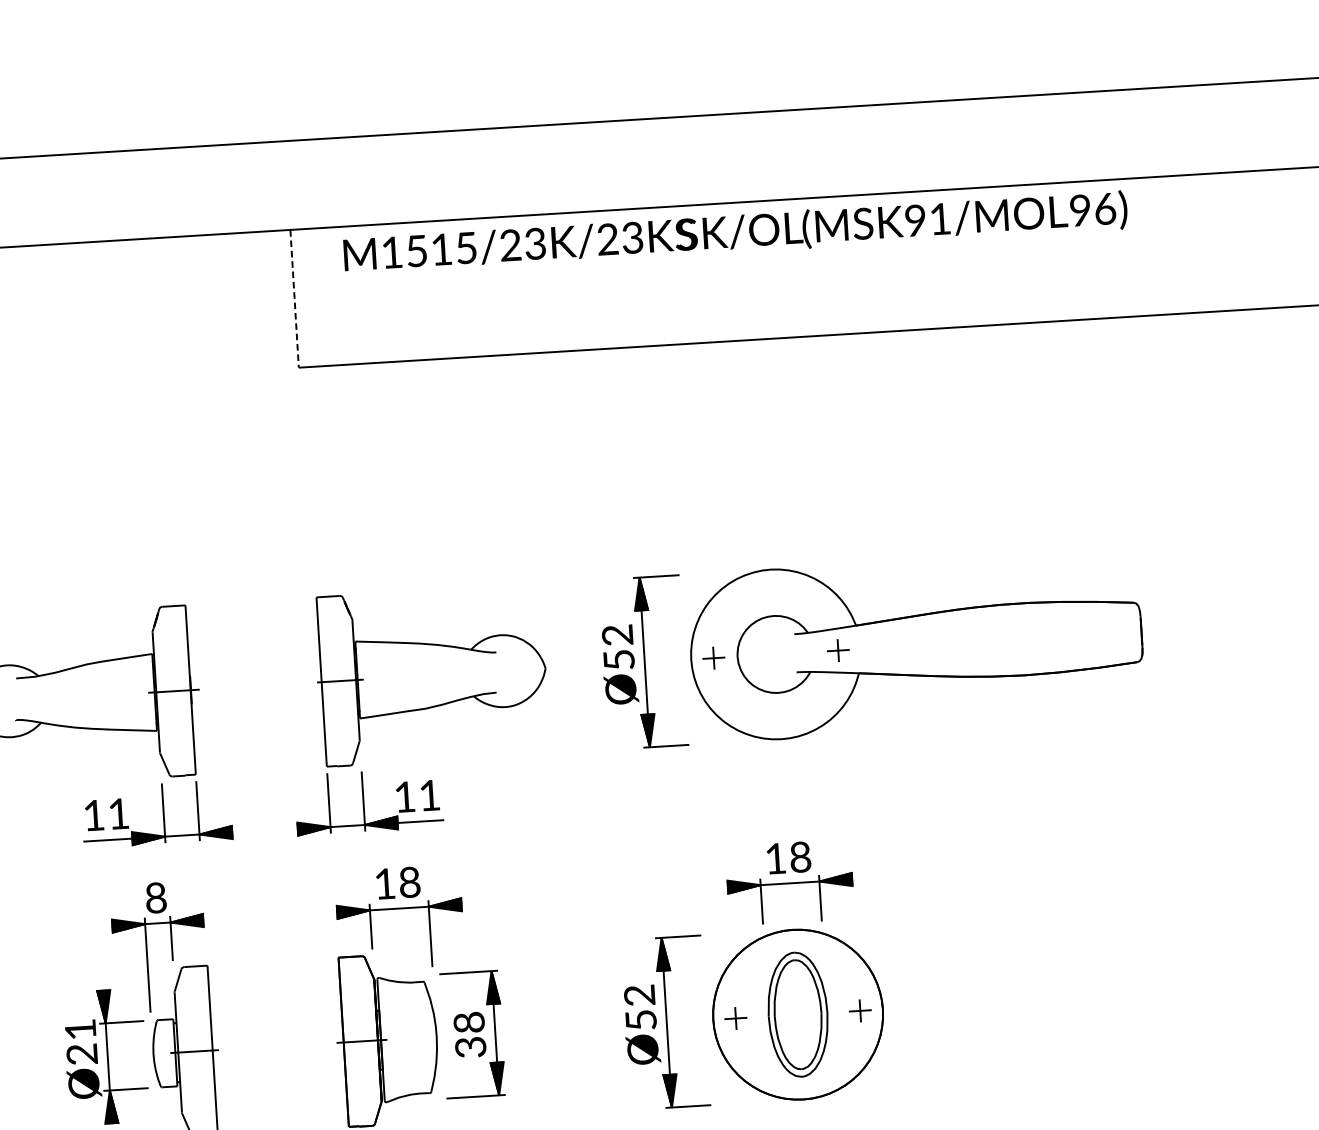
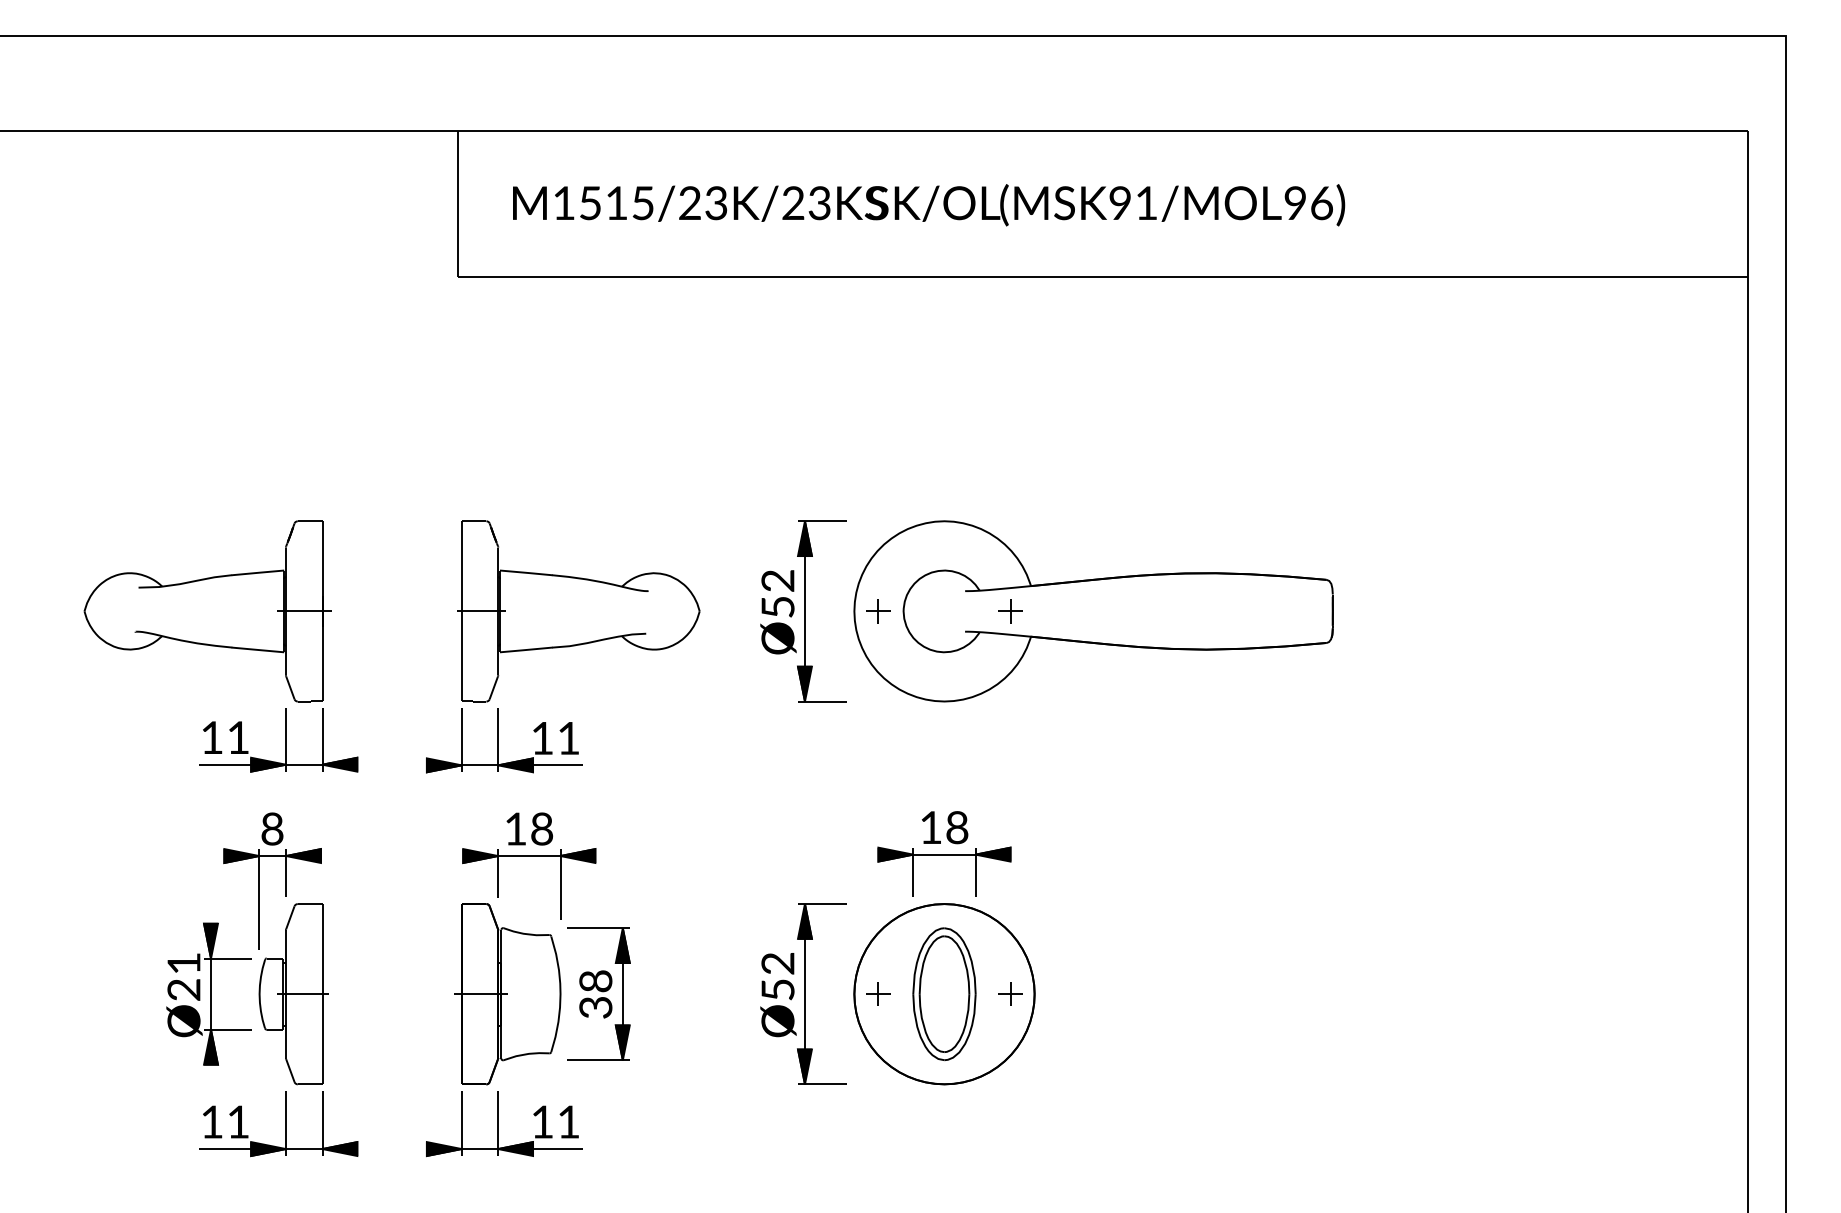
text: (736, 233) -> (929, 205), moved
line: (294, 299) -> (457, 204), dashed -> solid

